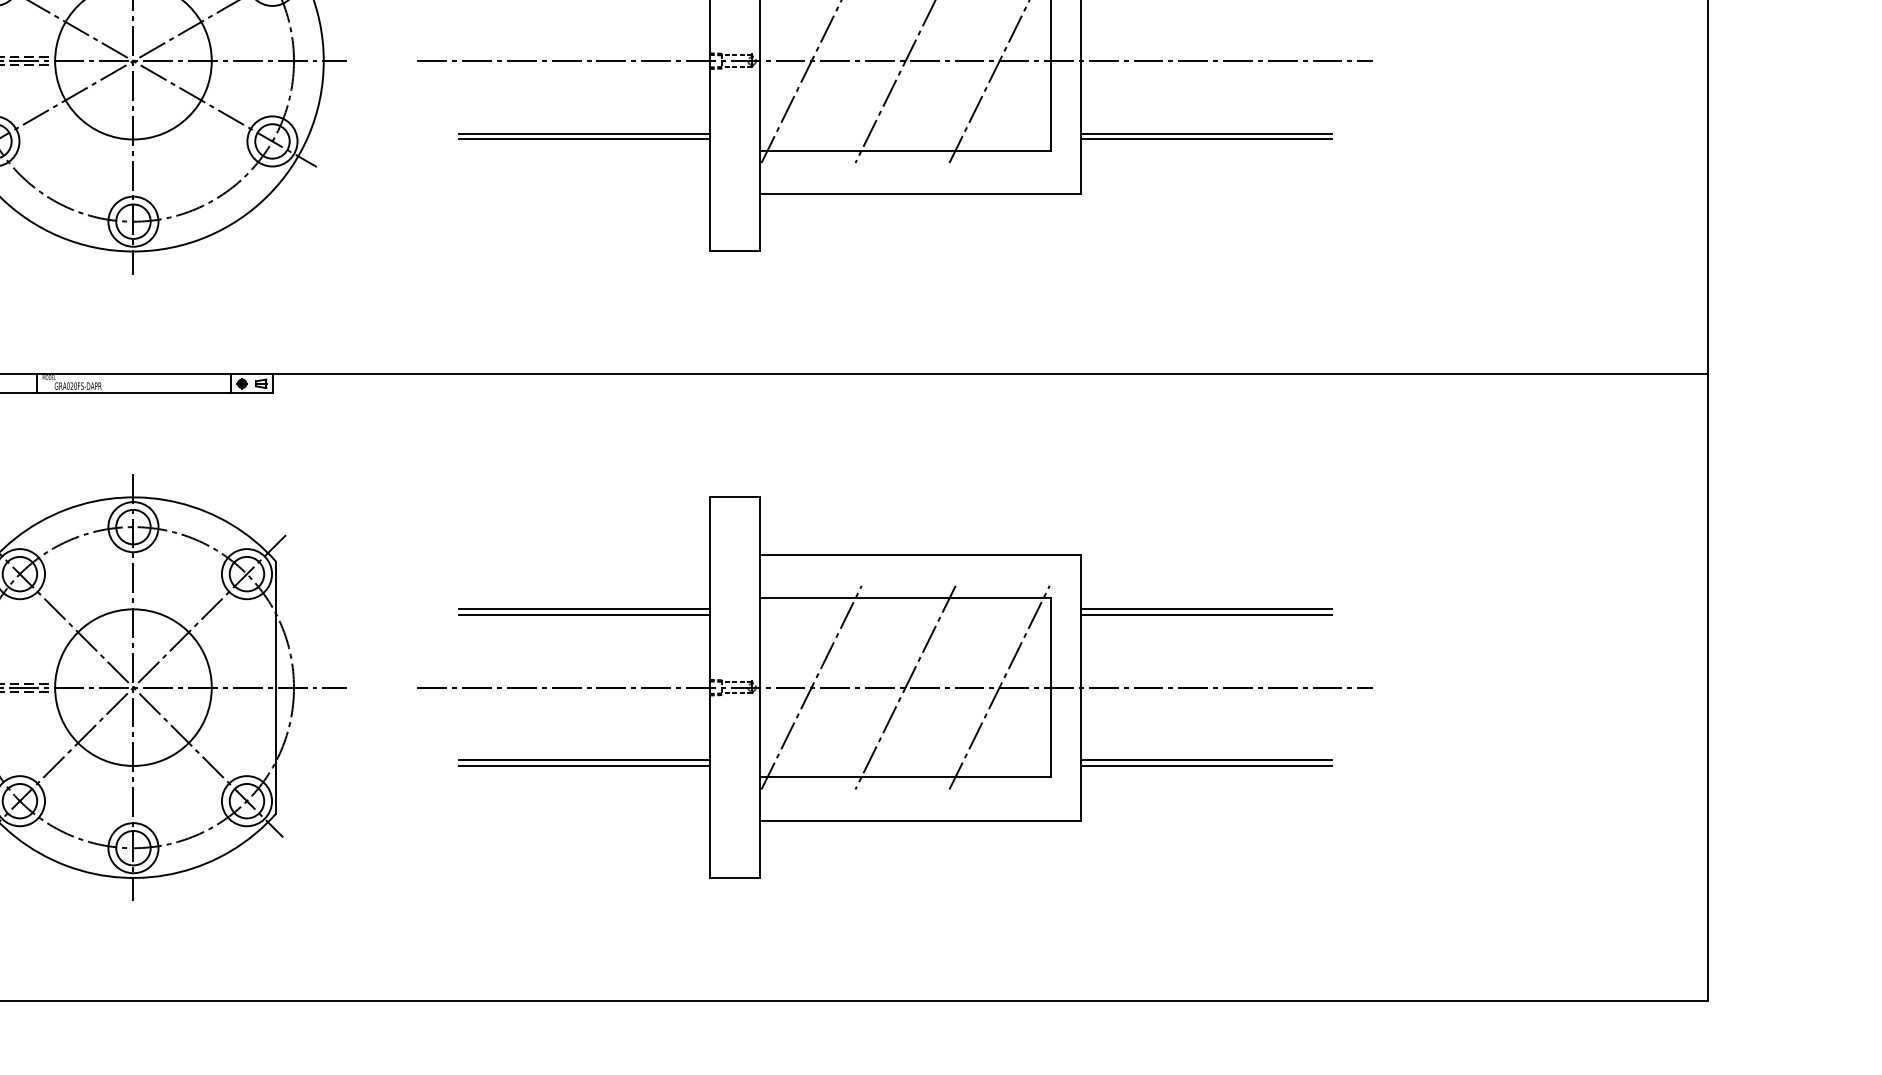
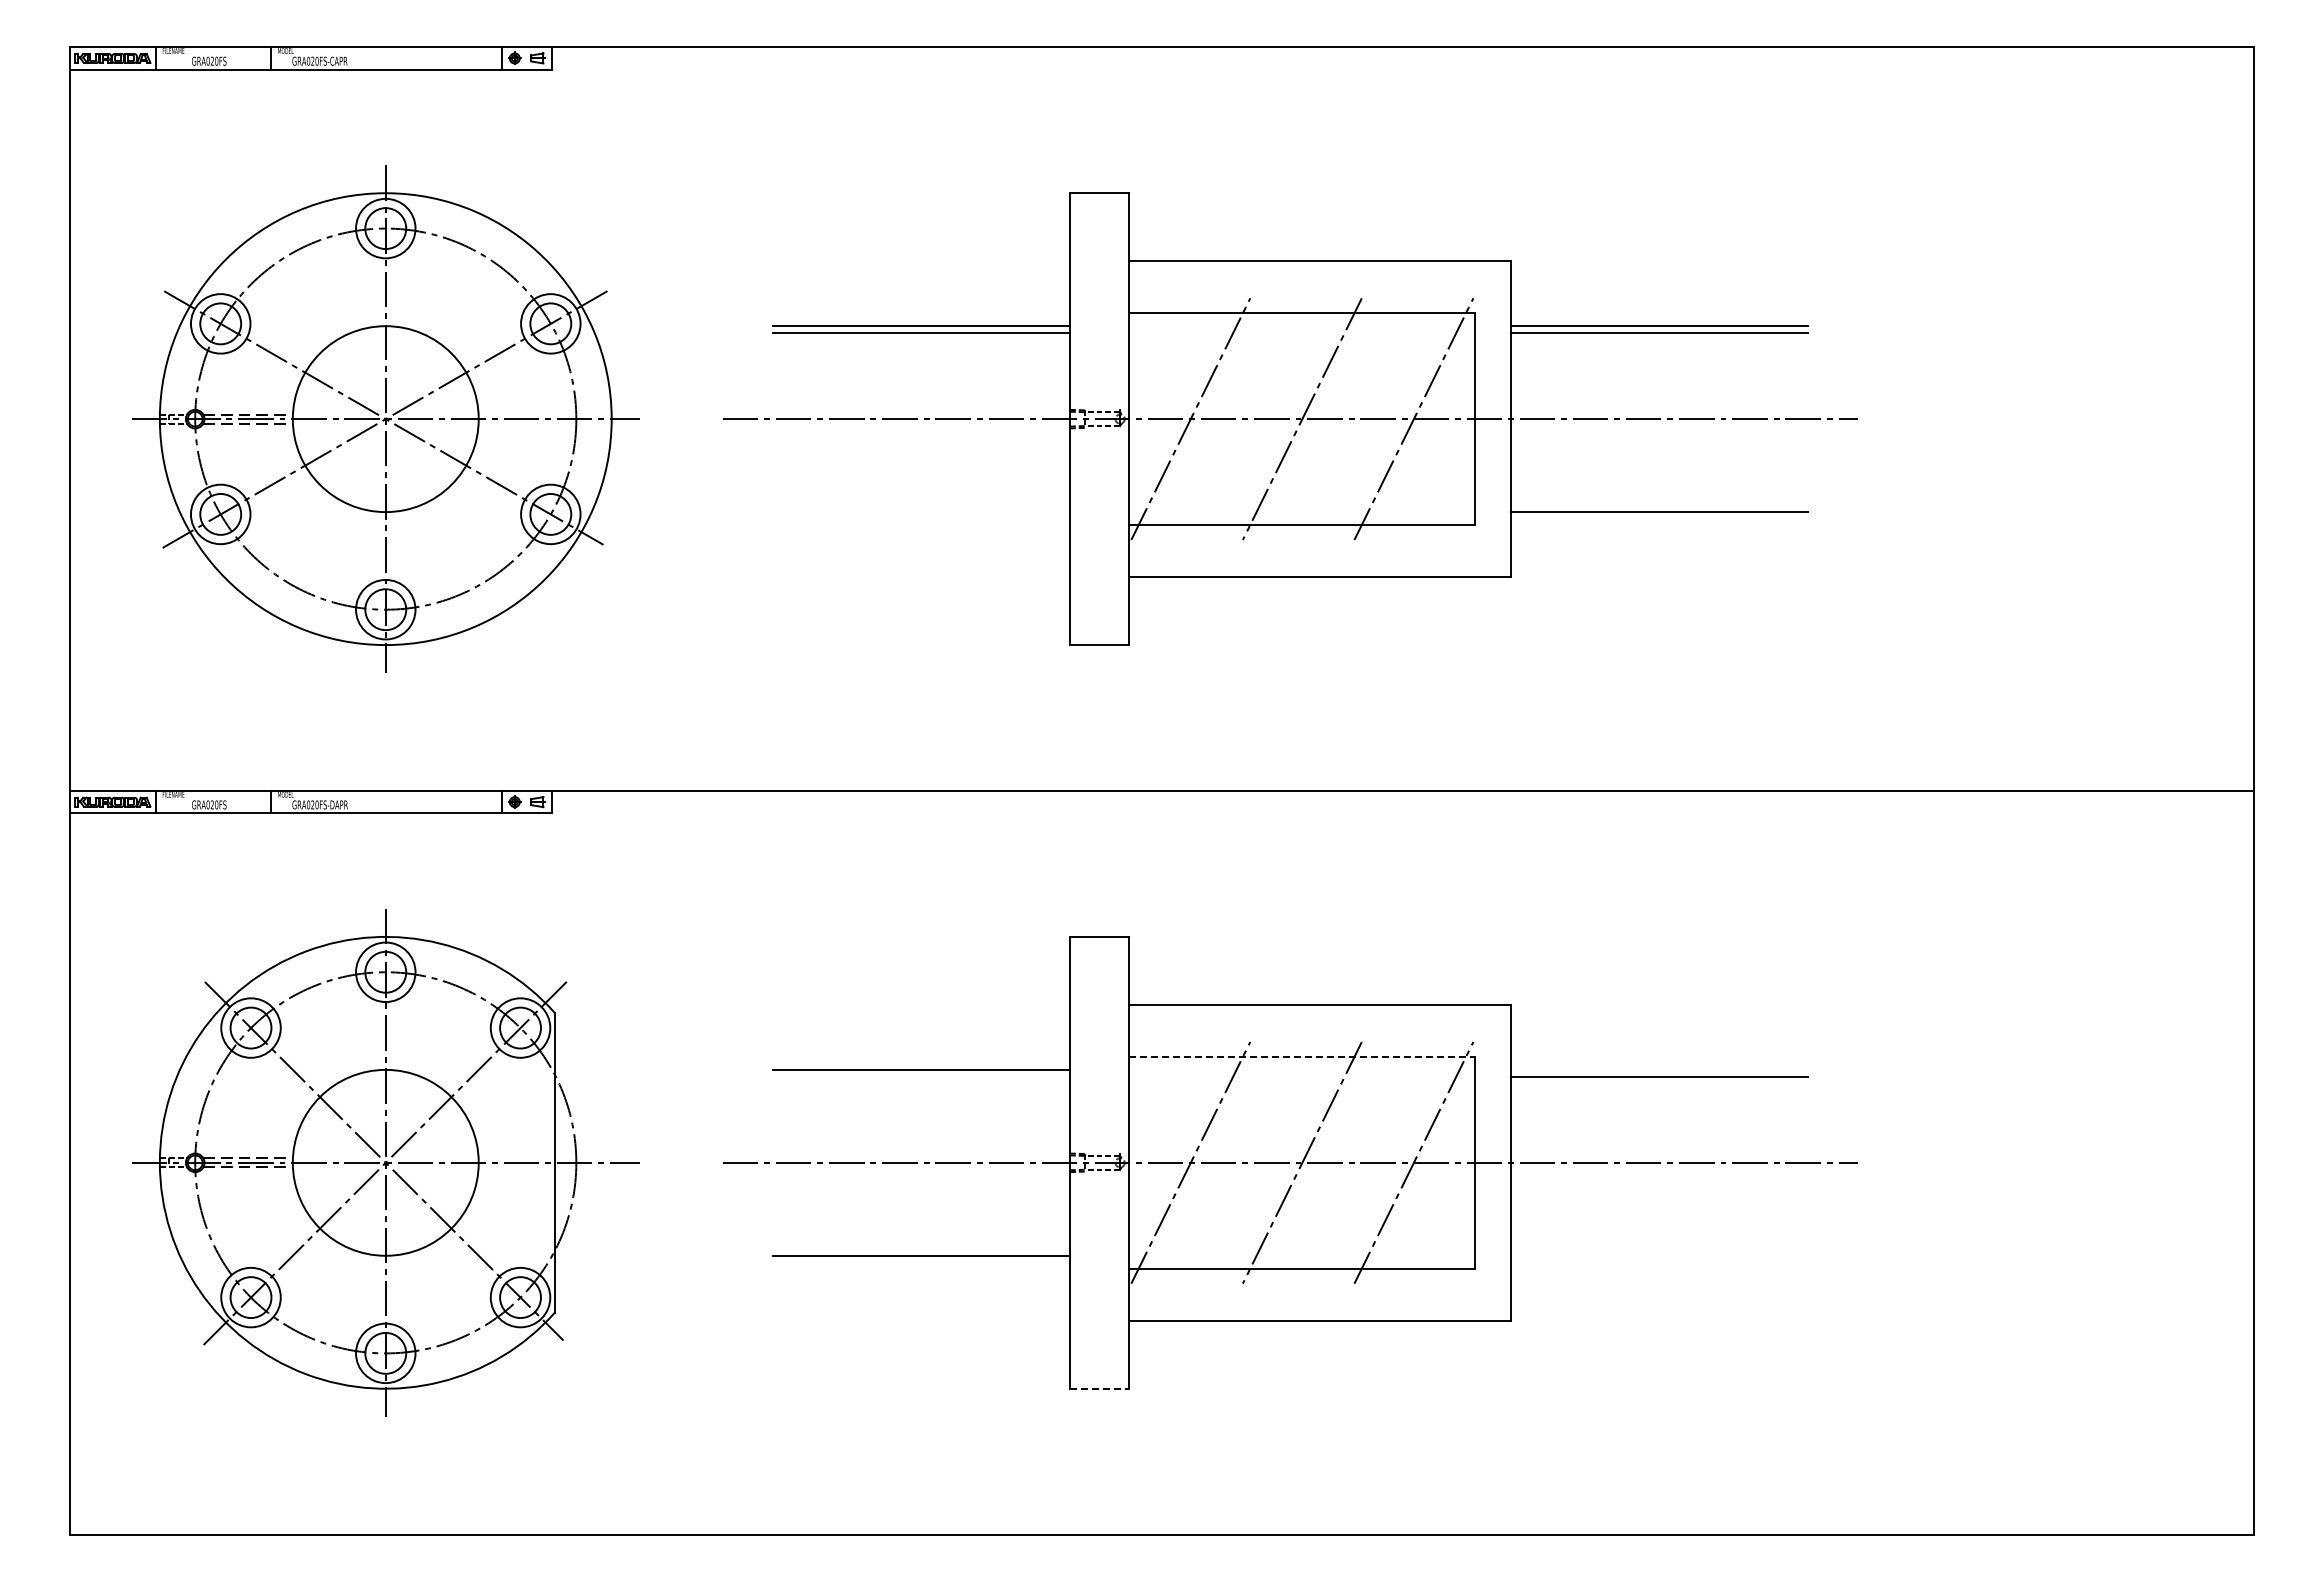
line: (583, 133) -> (920, 505), removed
line: (1206, 133) -> (1659, 505), removed
line: (583, 139) -> (920, 512), removed
line: (905, 598) -> (1302, 1056), solid -> dashed
line: (1206, 609) -> (1659, 1069), removed
line: (583, 614) -> (920, 1076), removed
line: (583, 760) -> (920, 1249), removed
line: (1206, 760) -> (1659, 1249), removed
line: (1206, 765) -> (1659, 1255), removed
line: (734, 877) -> (1099, 1388), solid -> dashed

